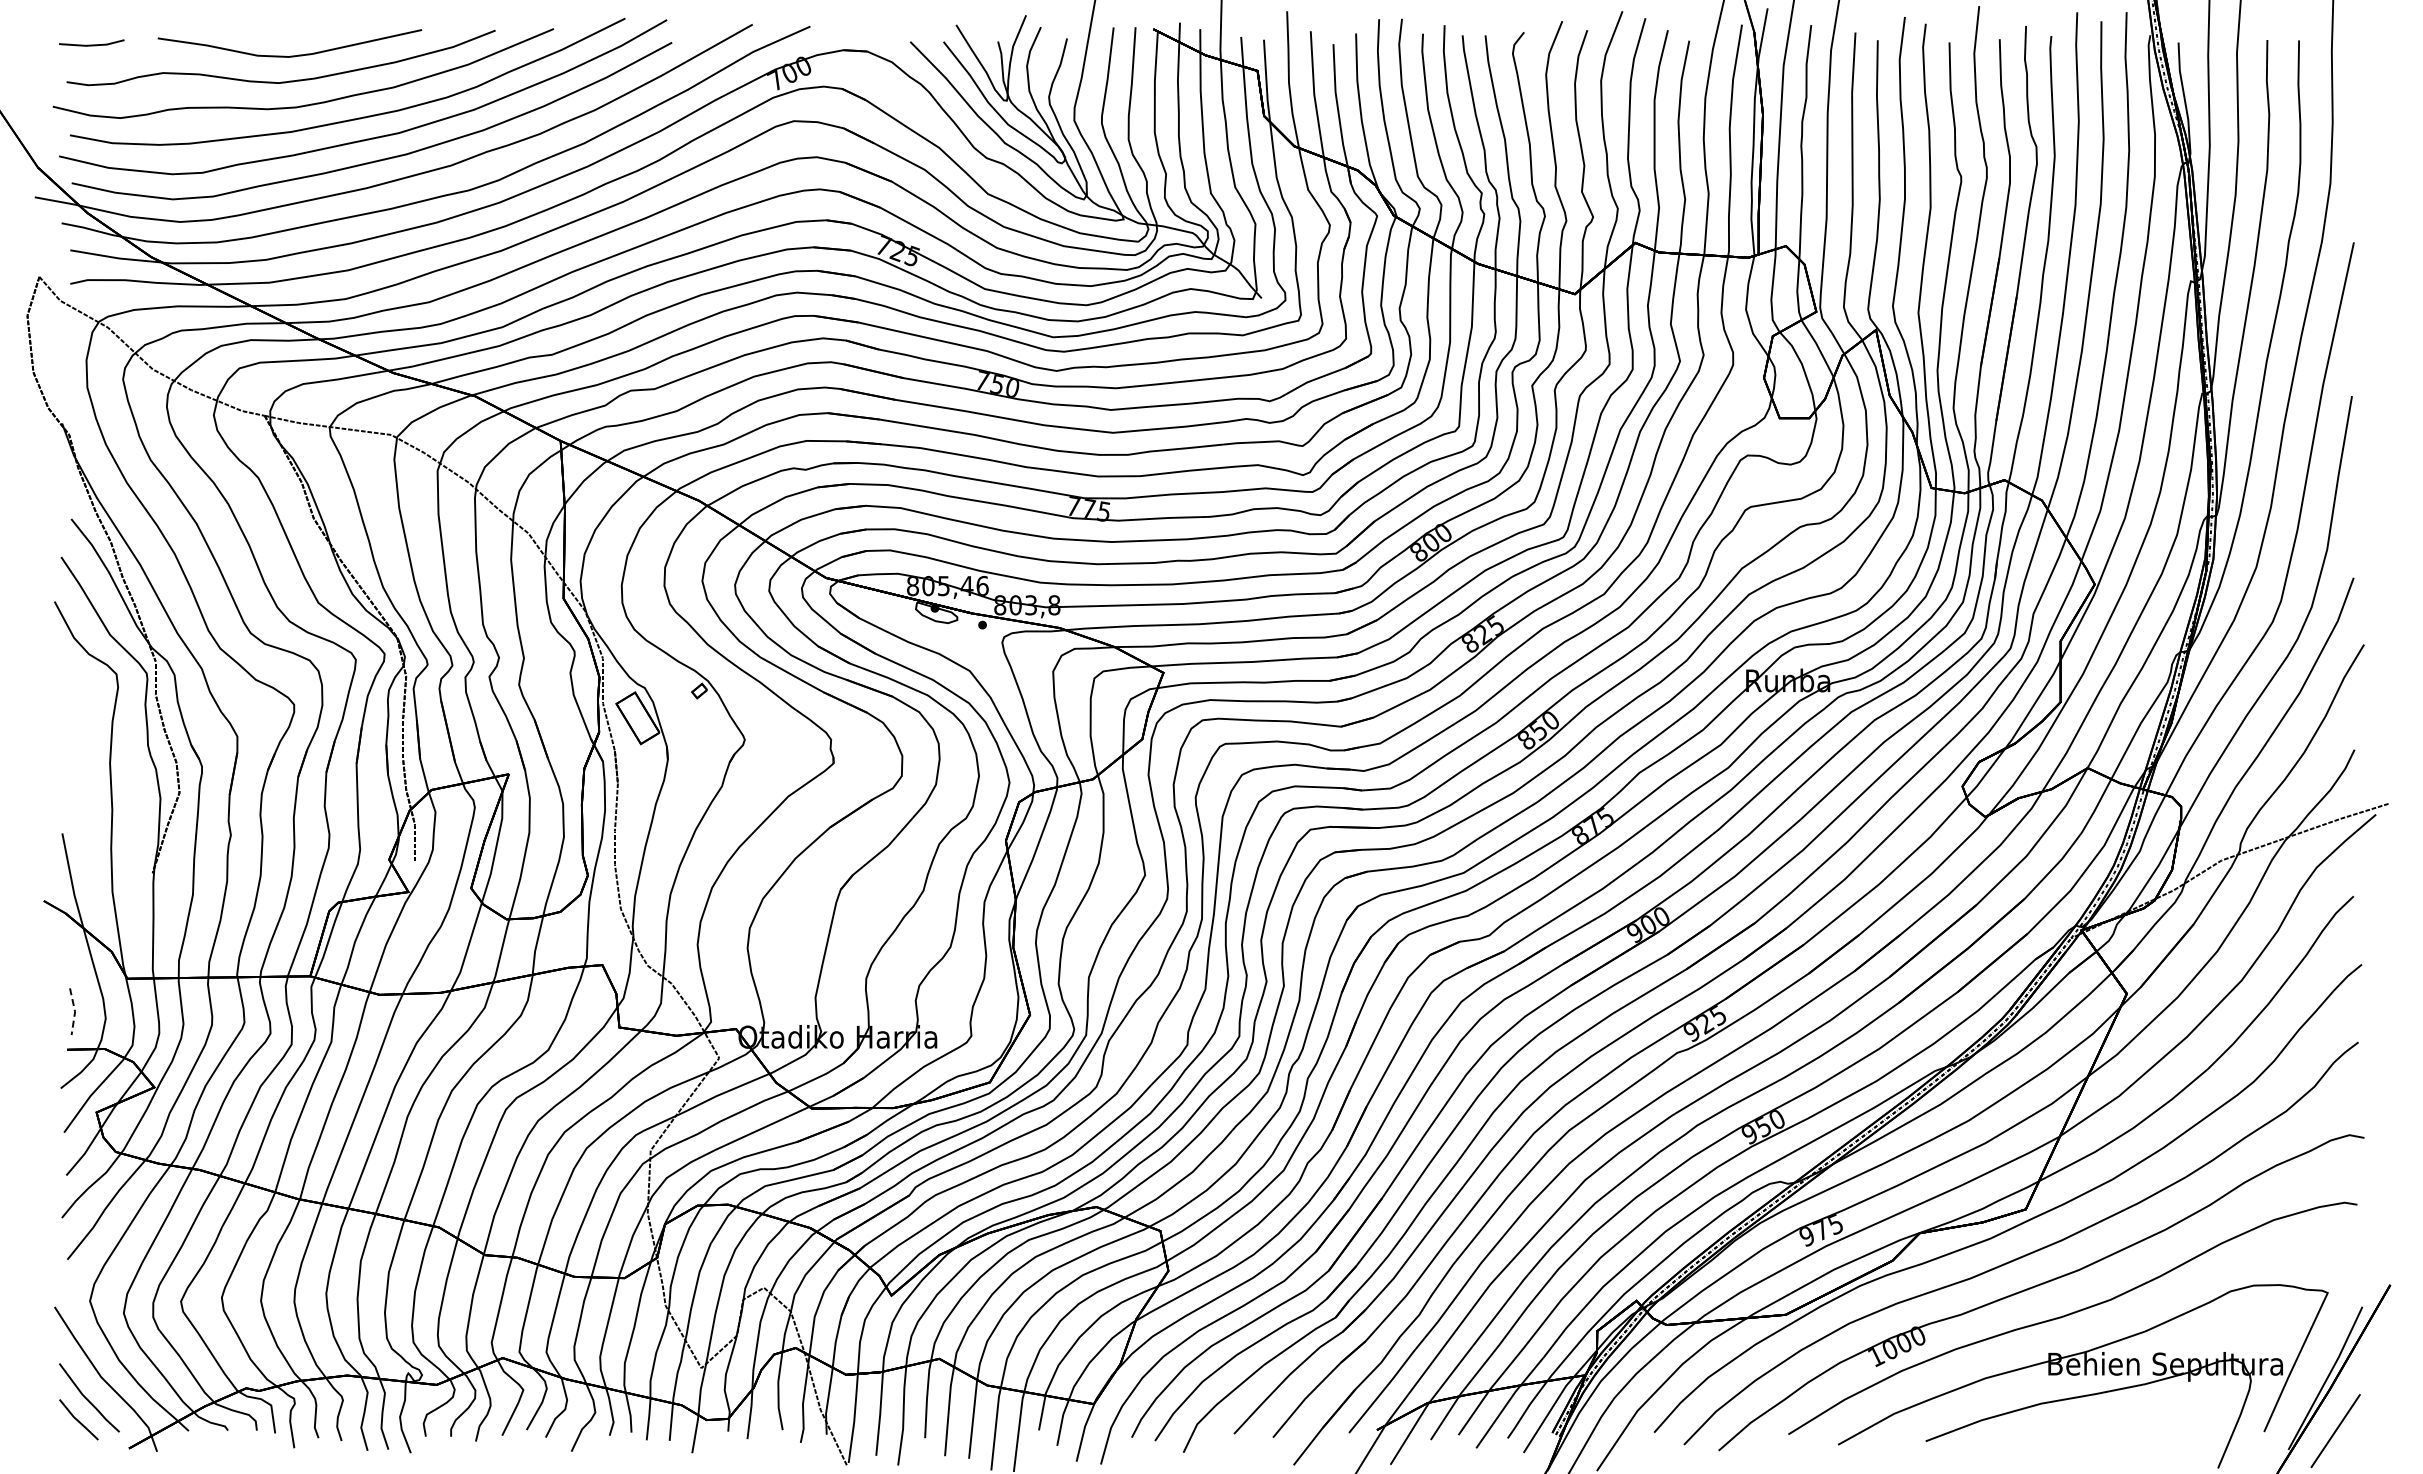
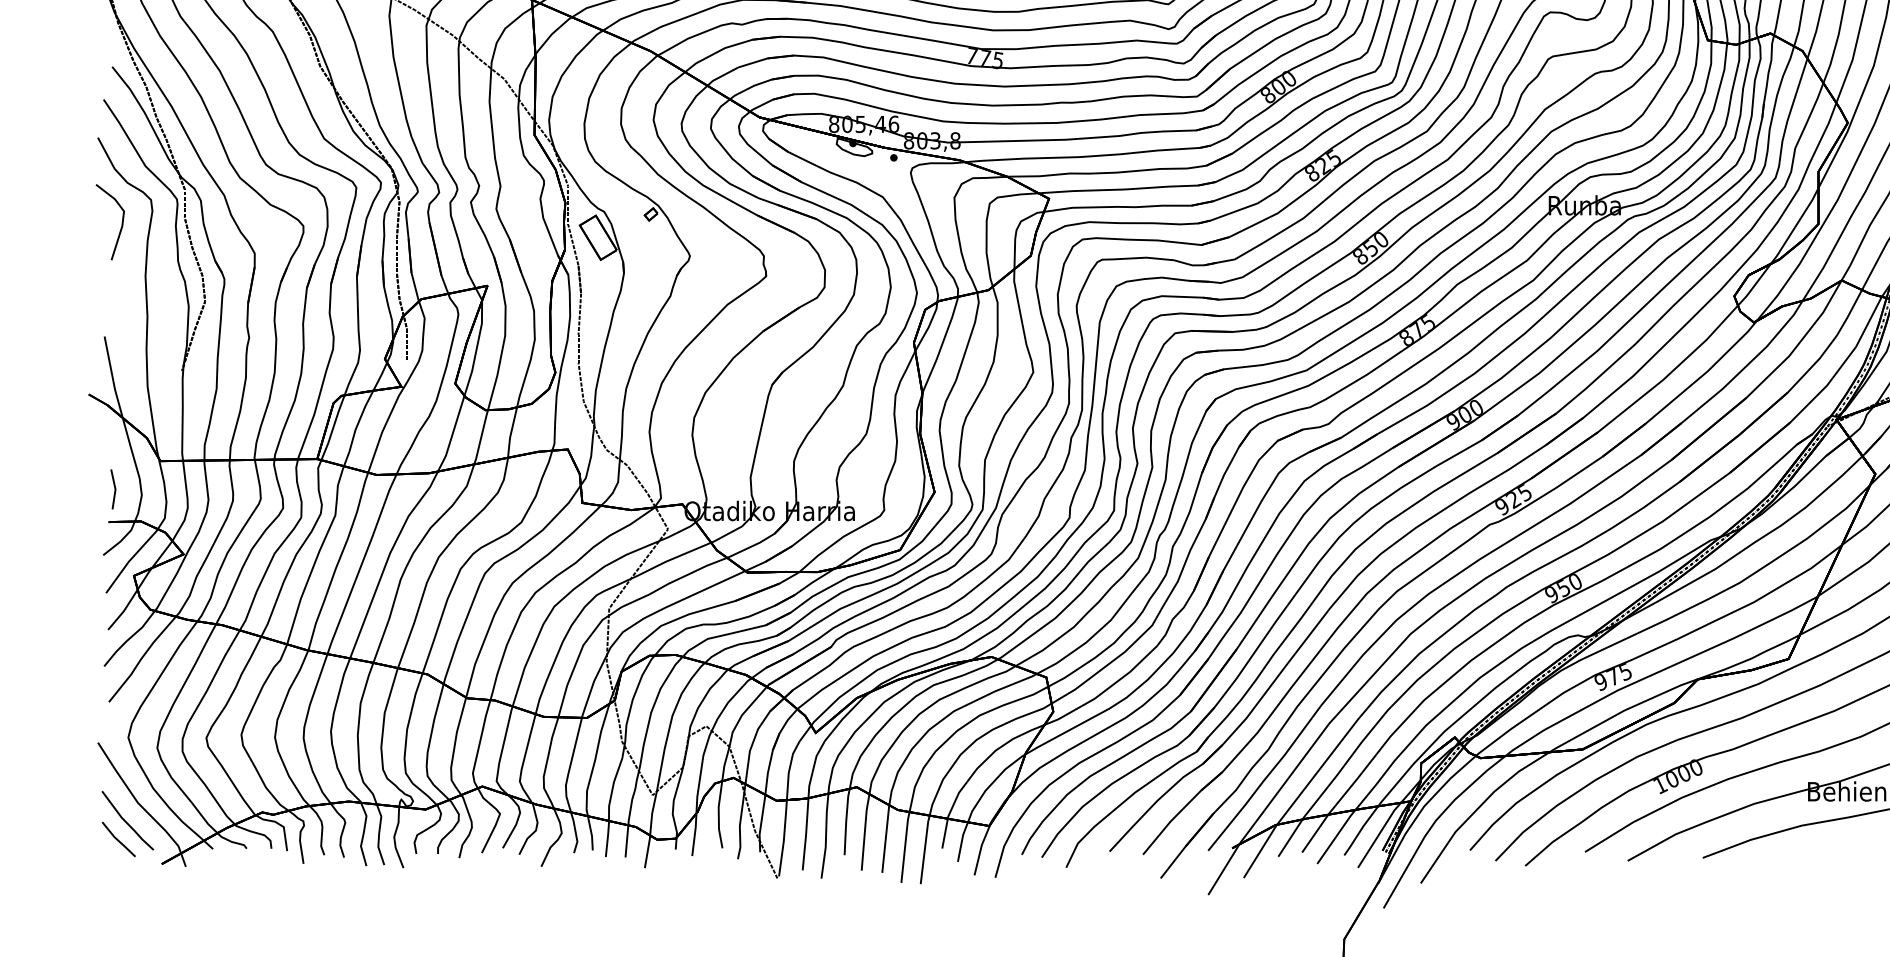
line: (81, 705) -> (121, 226), added
line: (75, 1011) -> (115, 489), dashed -> solid

